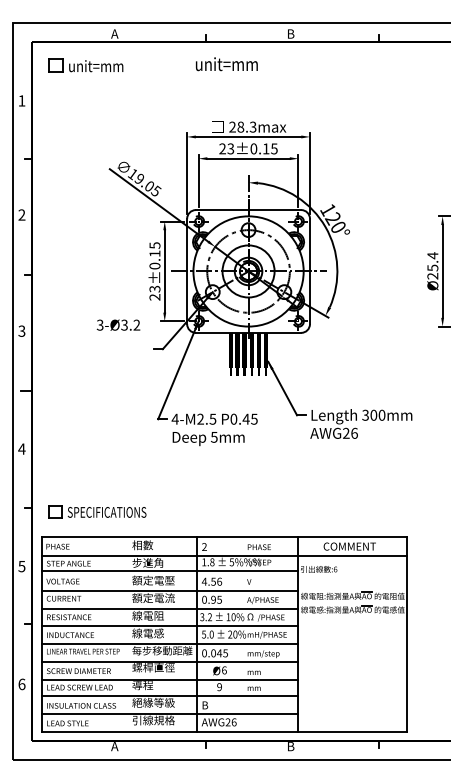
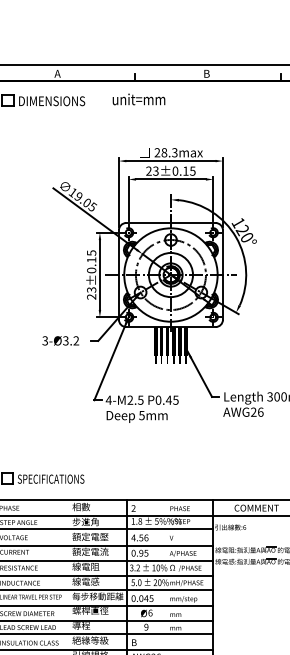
text: (226, 64) -> (138, 99), moved
text: (108, 66) -> (52, 101), unit=mm -> DIMENSIONS
text: (118, 324) -> (60, 340), moved

